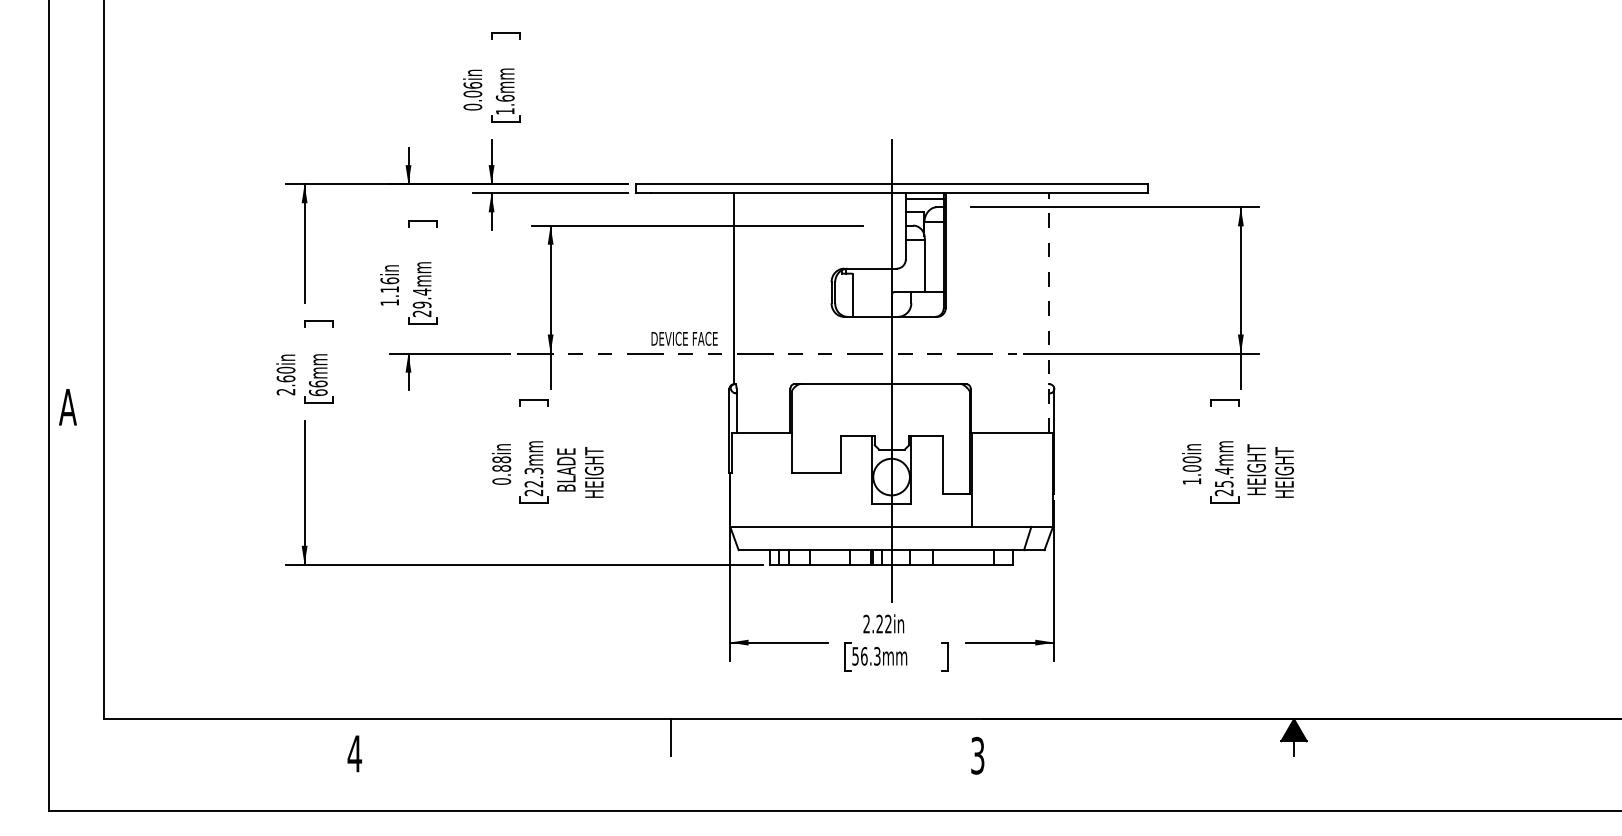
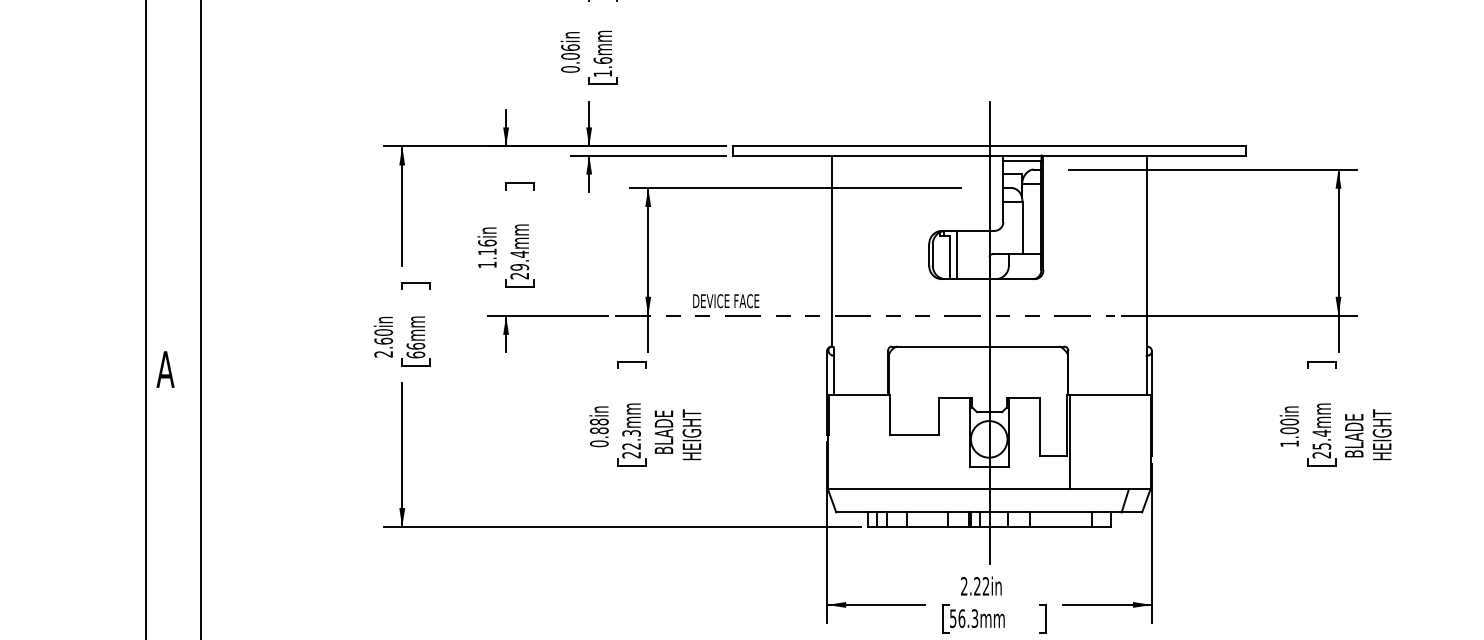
line: (859, 292) -> (957, 254), added
line: (1049, 313) -> (1147, 275), dashed -> solid
text: (684, 338) -> (726, 300), moved
text: (1256, 468) -> (1354, 430), HEIGHT -> BLADE

